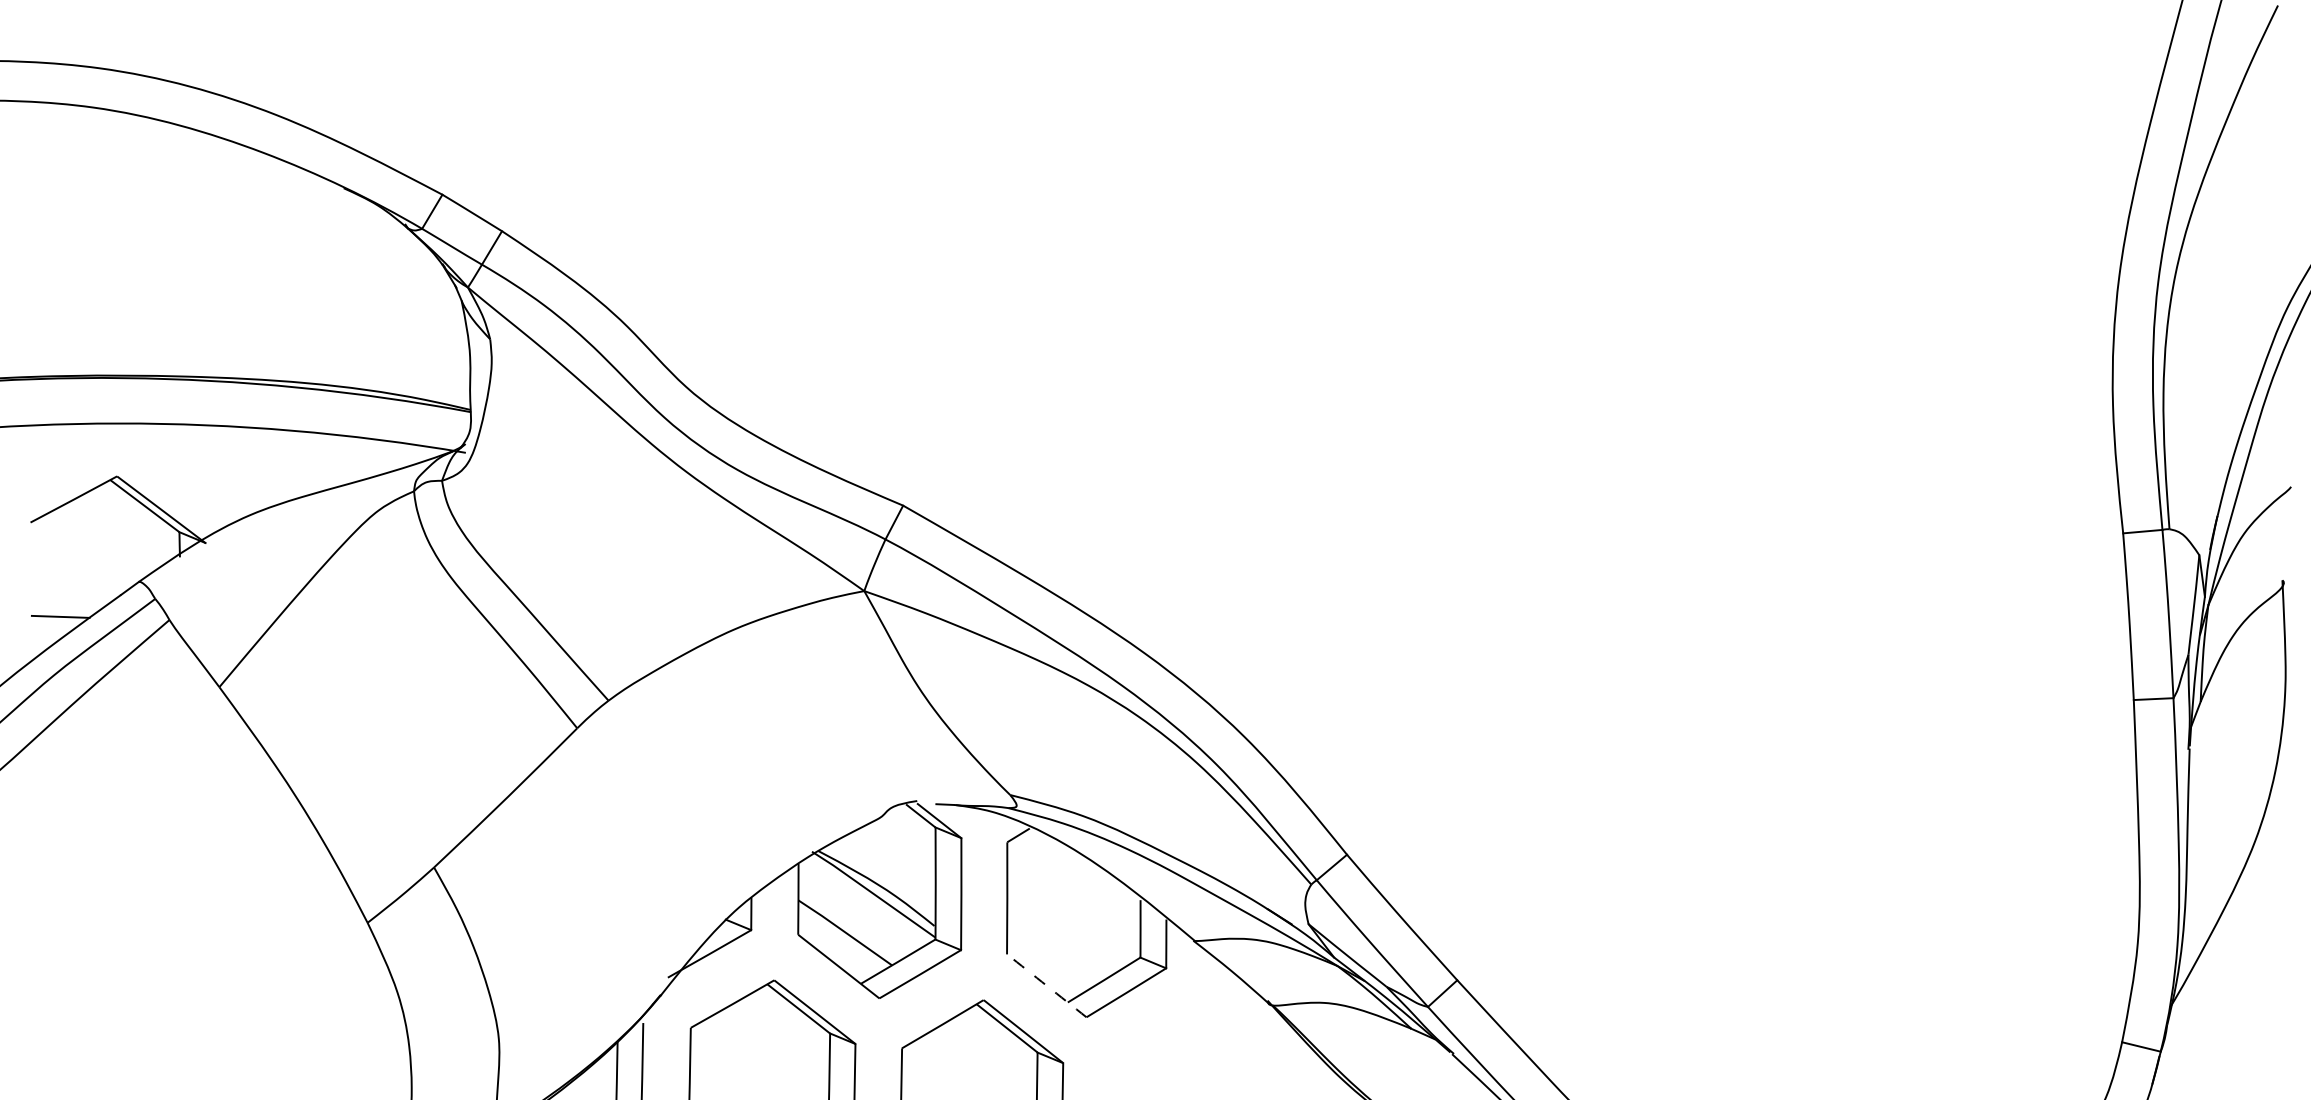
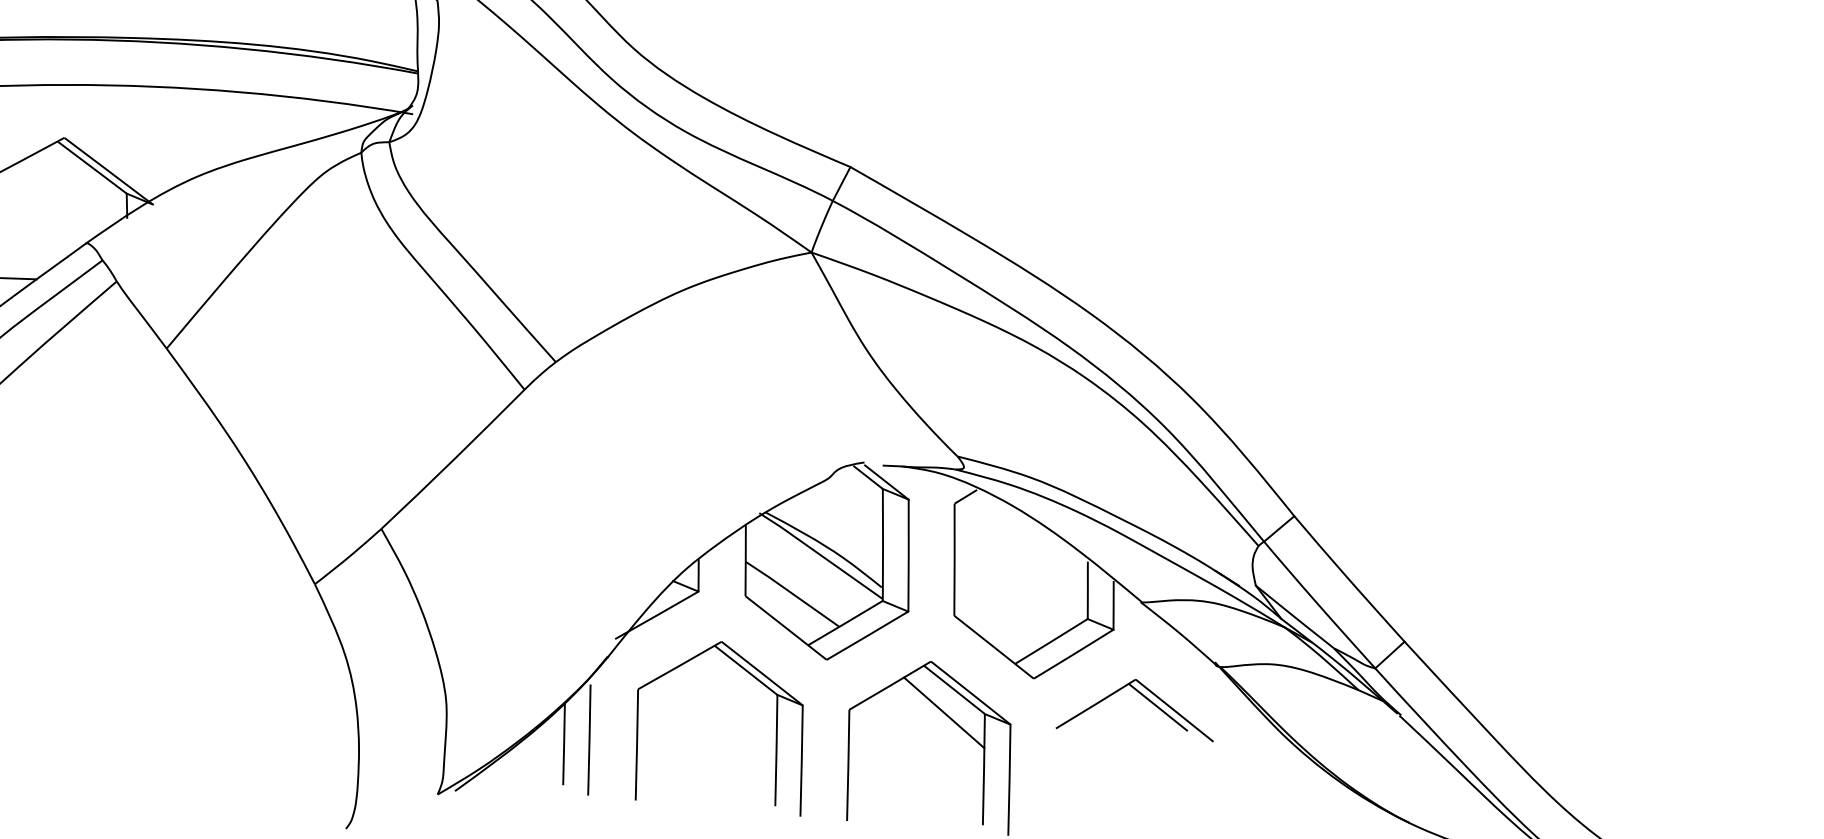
arc: (1046, 985) -> (993, 646), dashed -> solid
part: (1198, 1037) -> (1145, 698), added
line: (996, 1051) -> (943, 712), added

